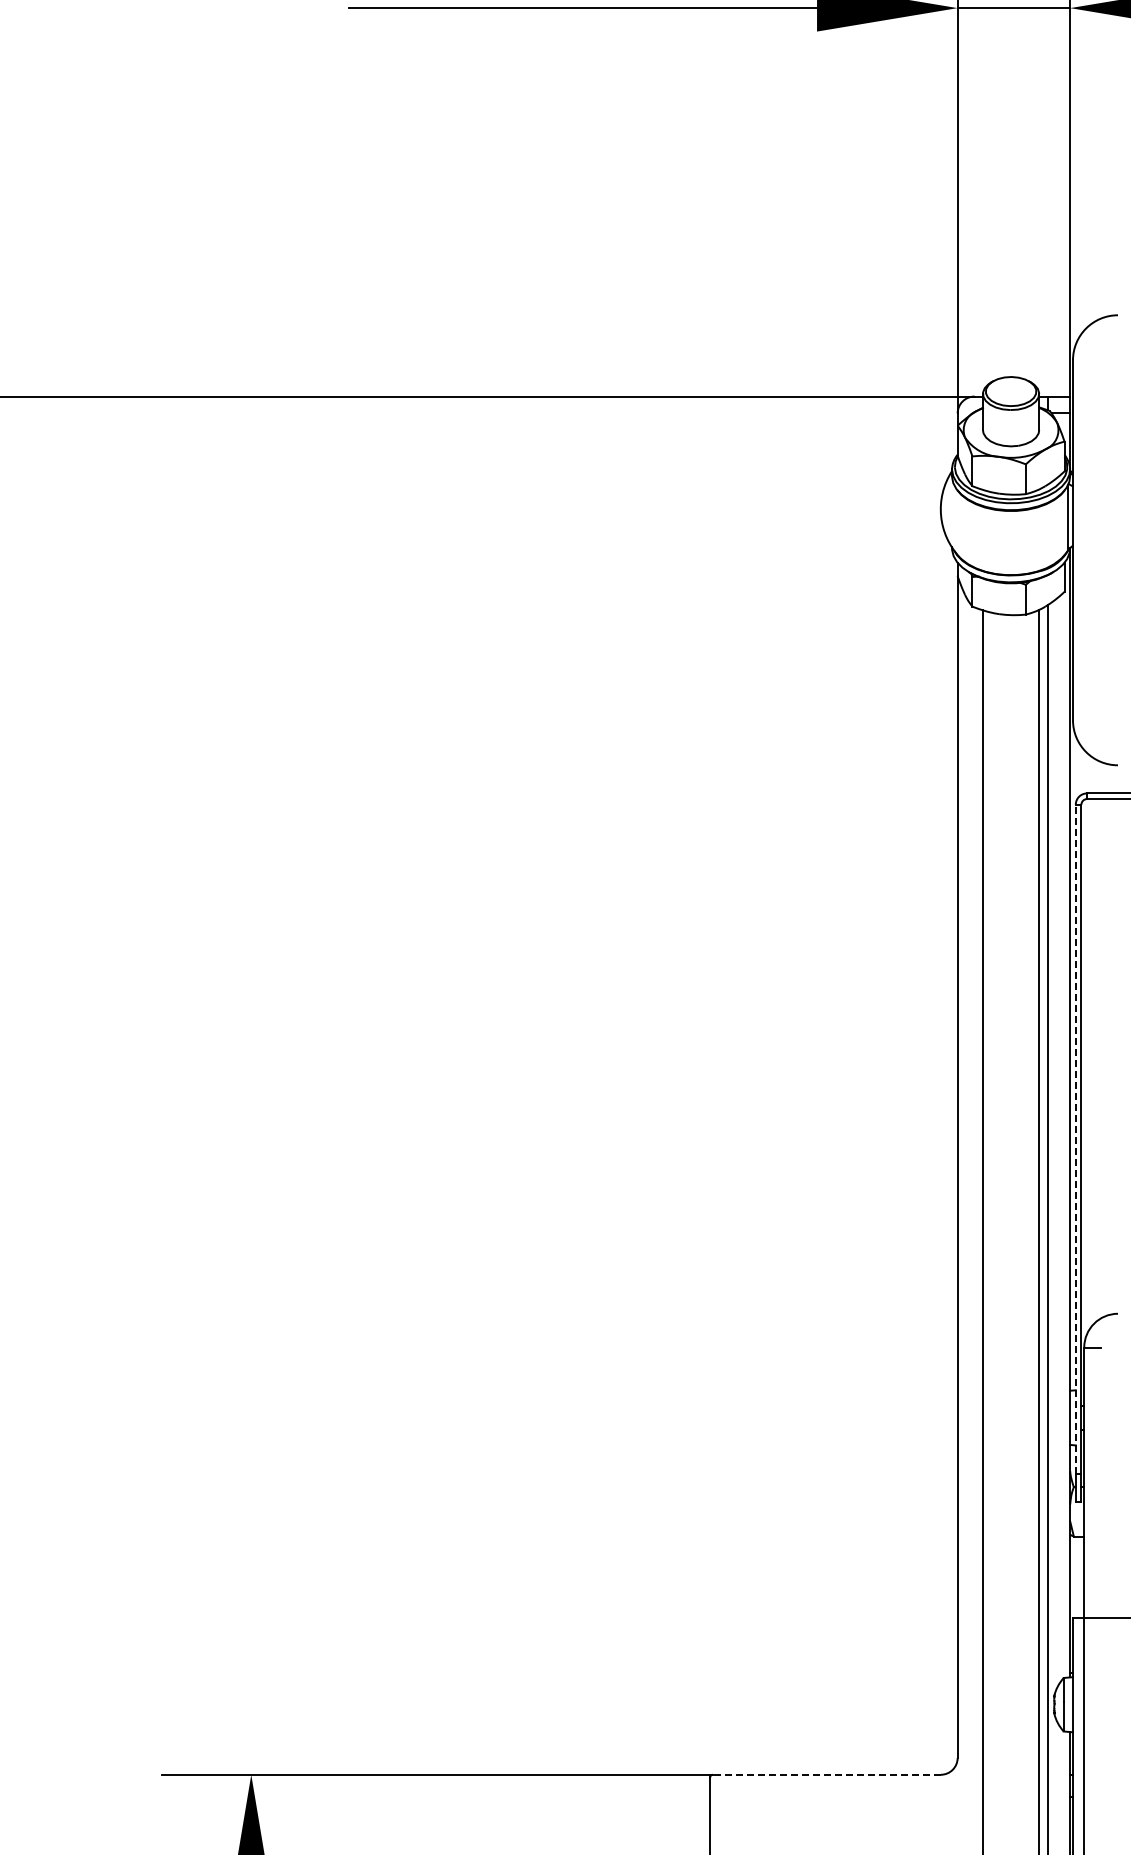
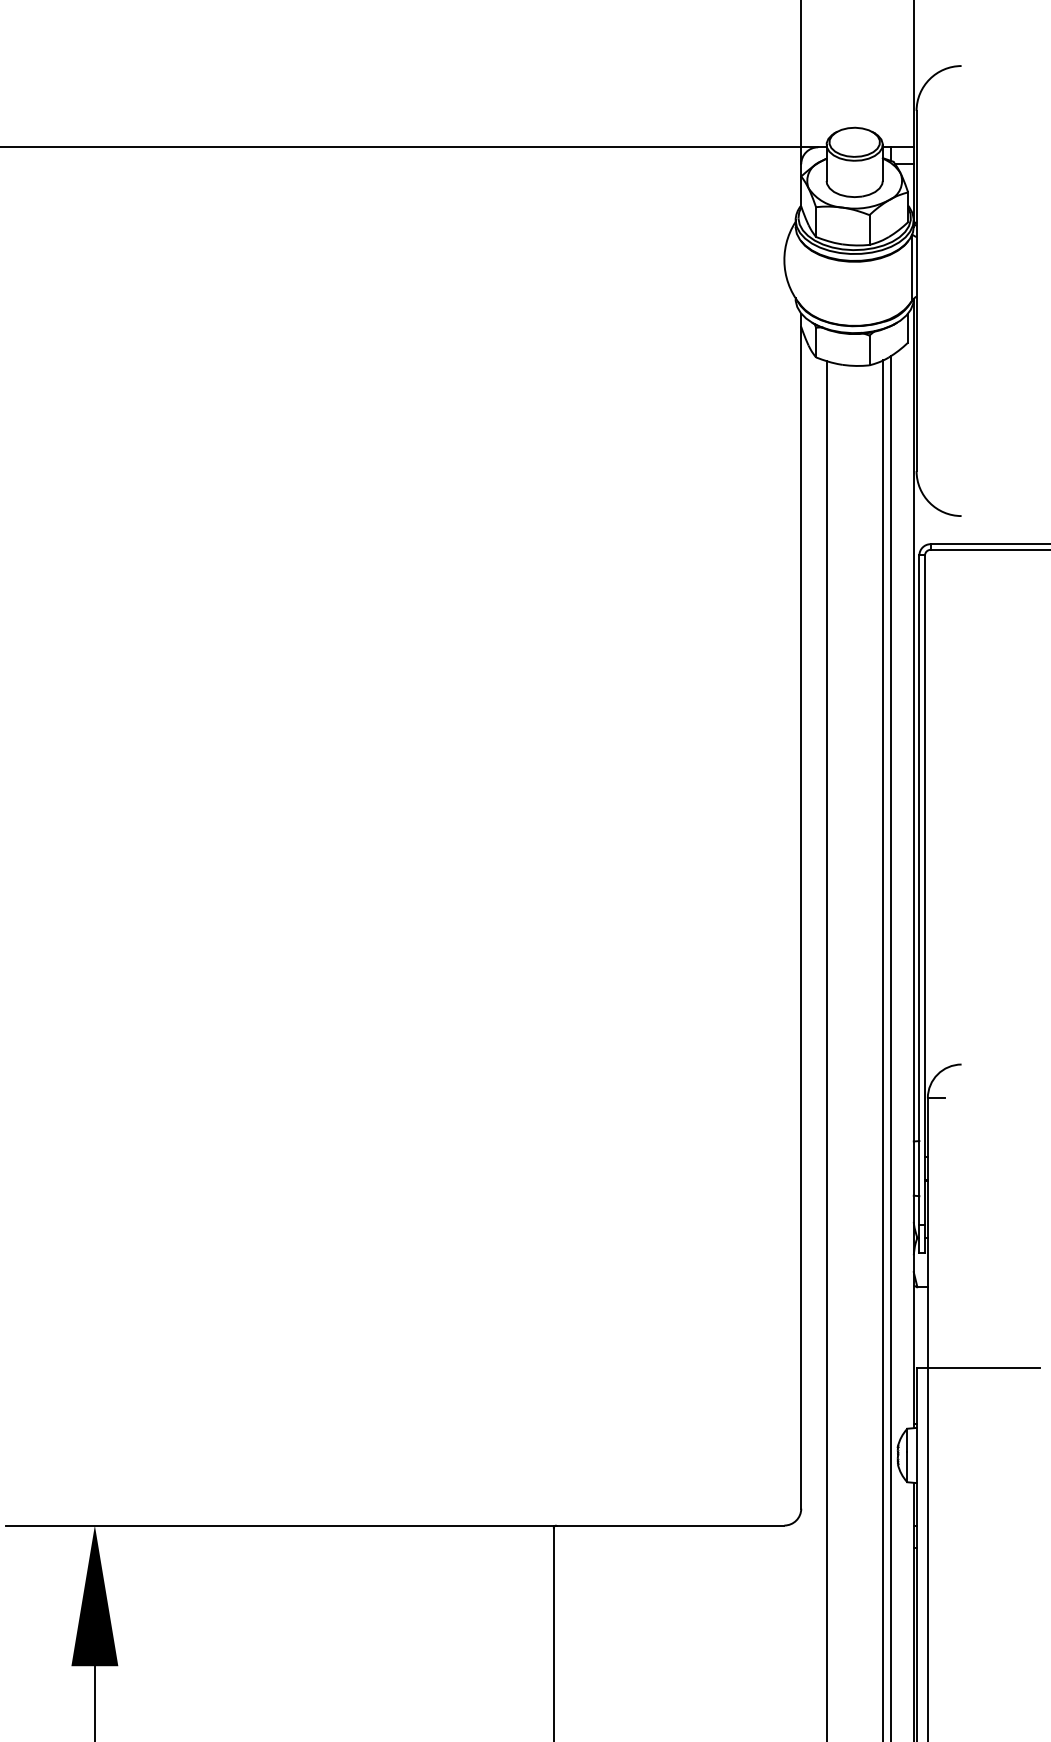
line: (1075, 1139) -> (919, 890), dashed -> solid
line: (826, 1774) -> (670, 1525), dashed -> solid

